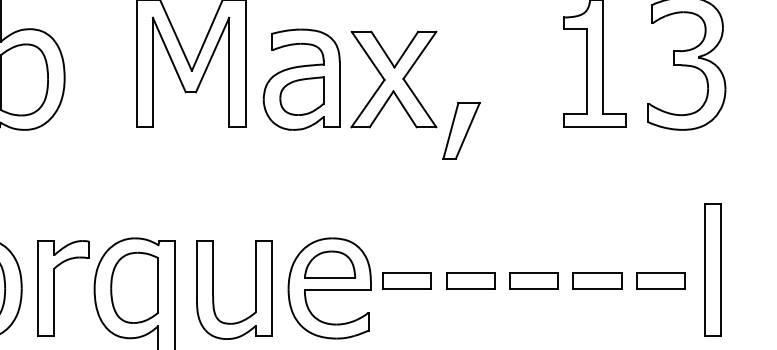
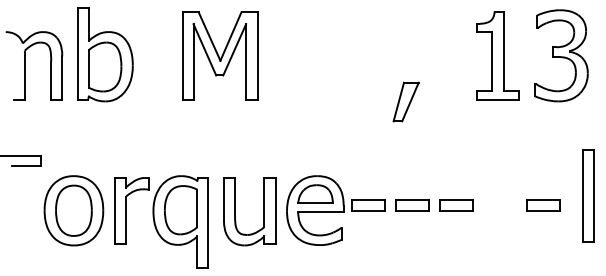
part: (340, 79) -> (322, 66), removed
part: (711, 269) -> (588, 195), moved
part: (597, 281) -> (499, 205), removed

